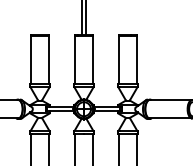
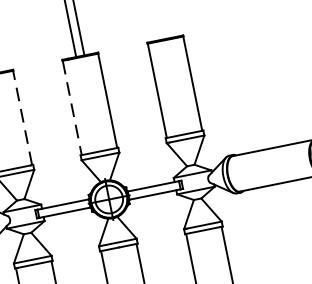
line: (49, 59) -> (22, 116), solid -> dashed
line: (74, 60) -> (71, 108), solid -> dashed

